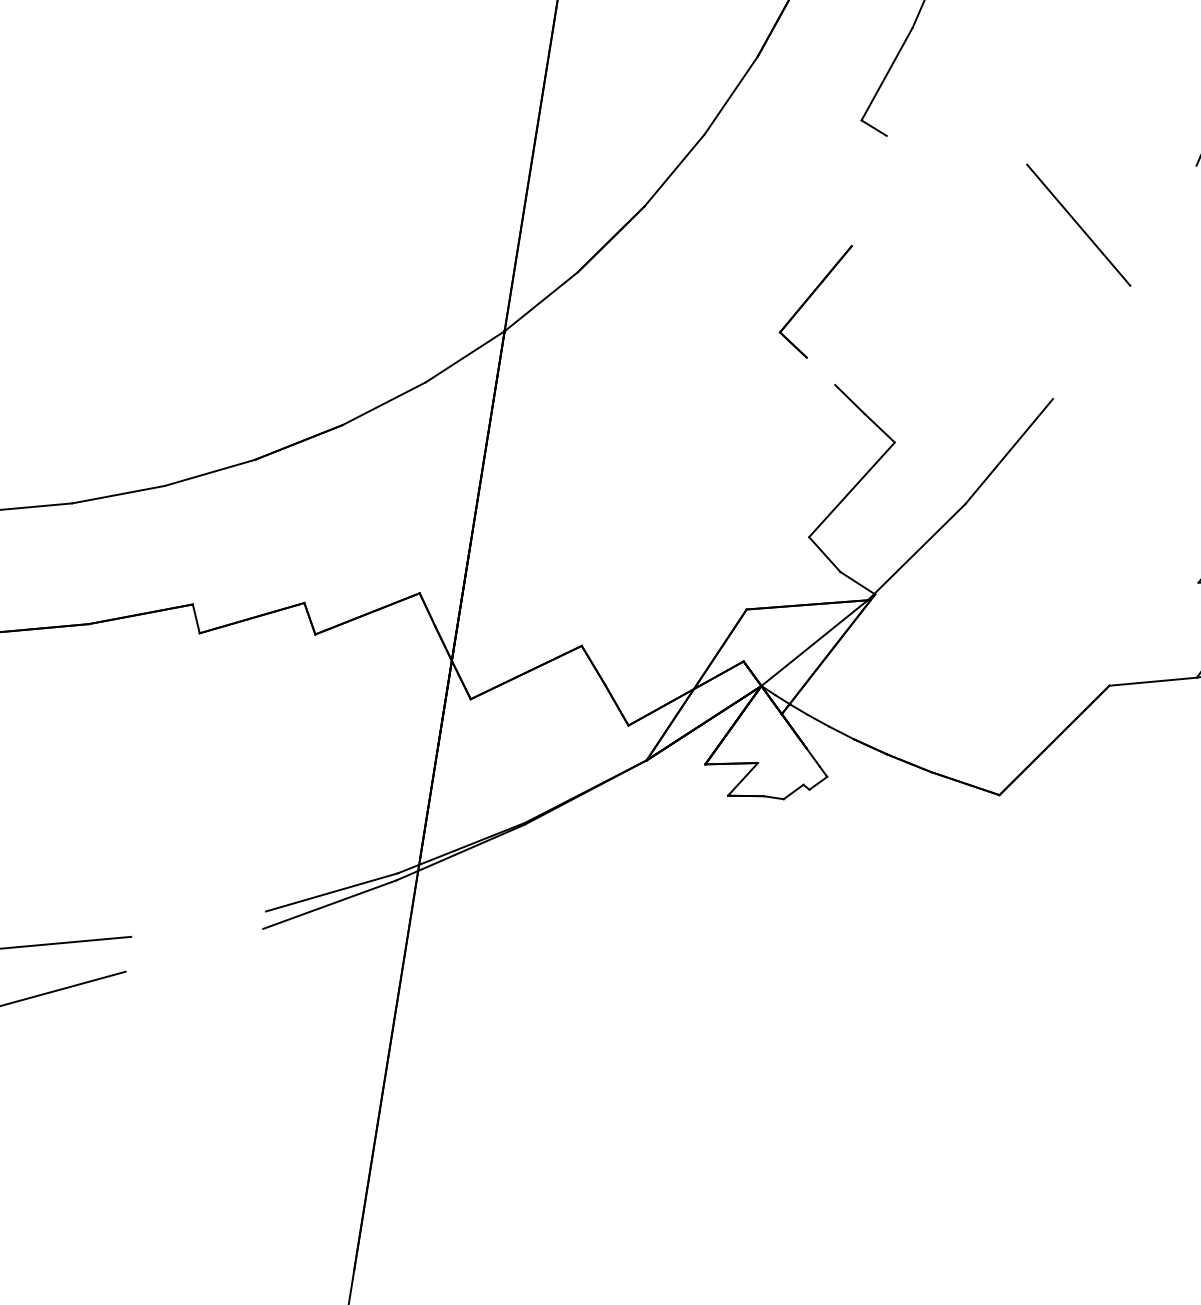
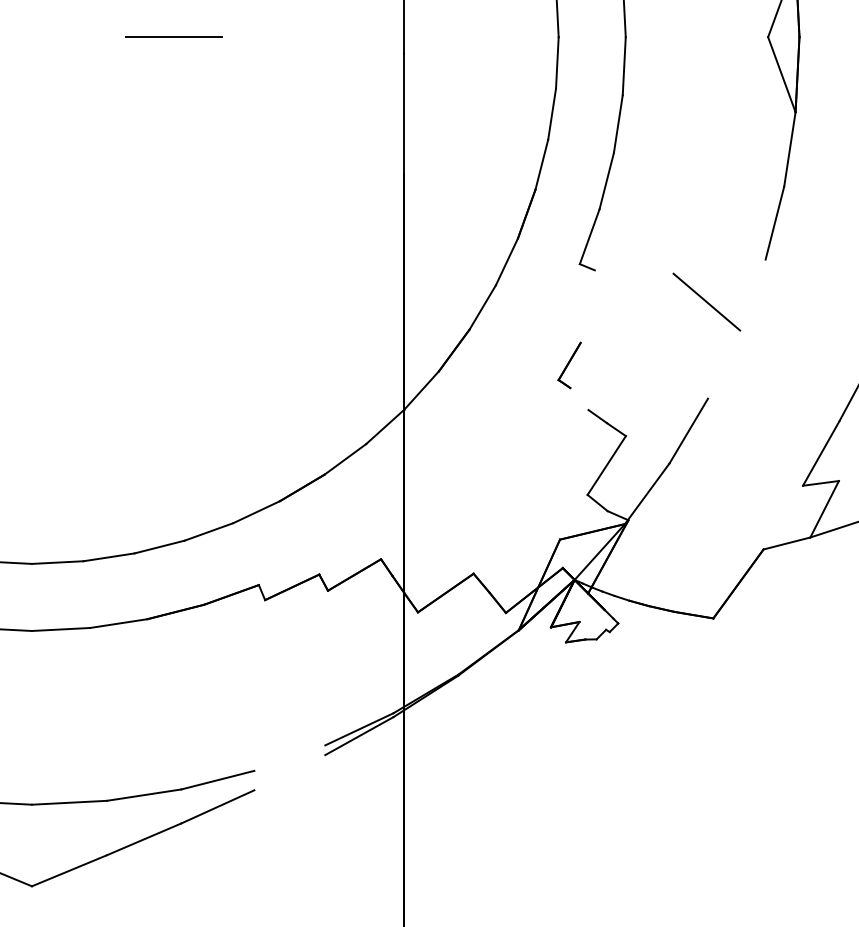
part: (813, 299) -> (569, 365), size x0.7

